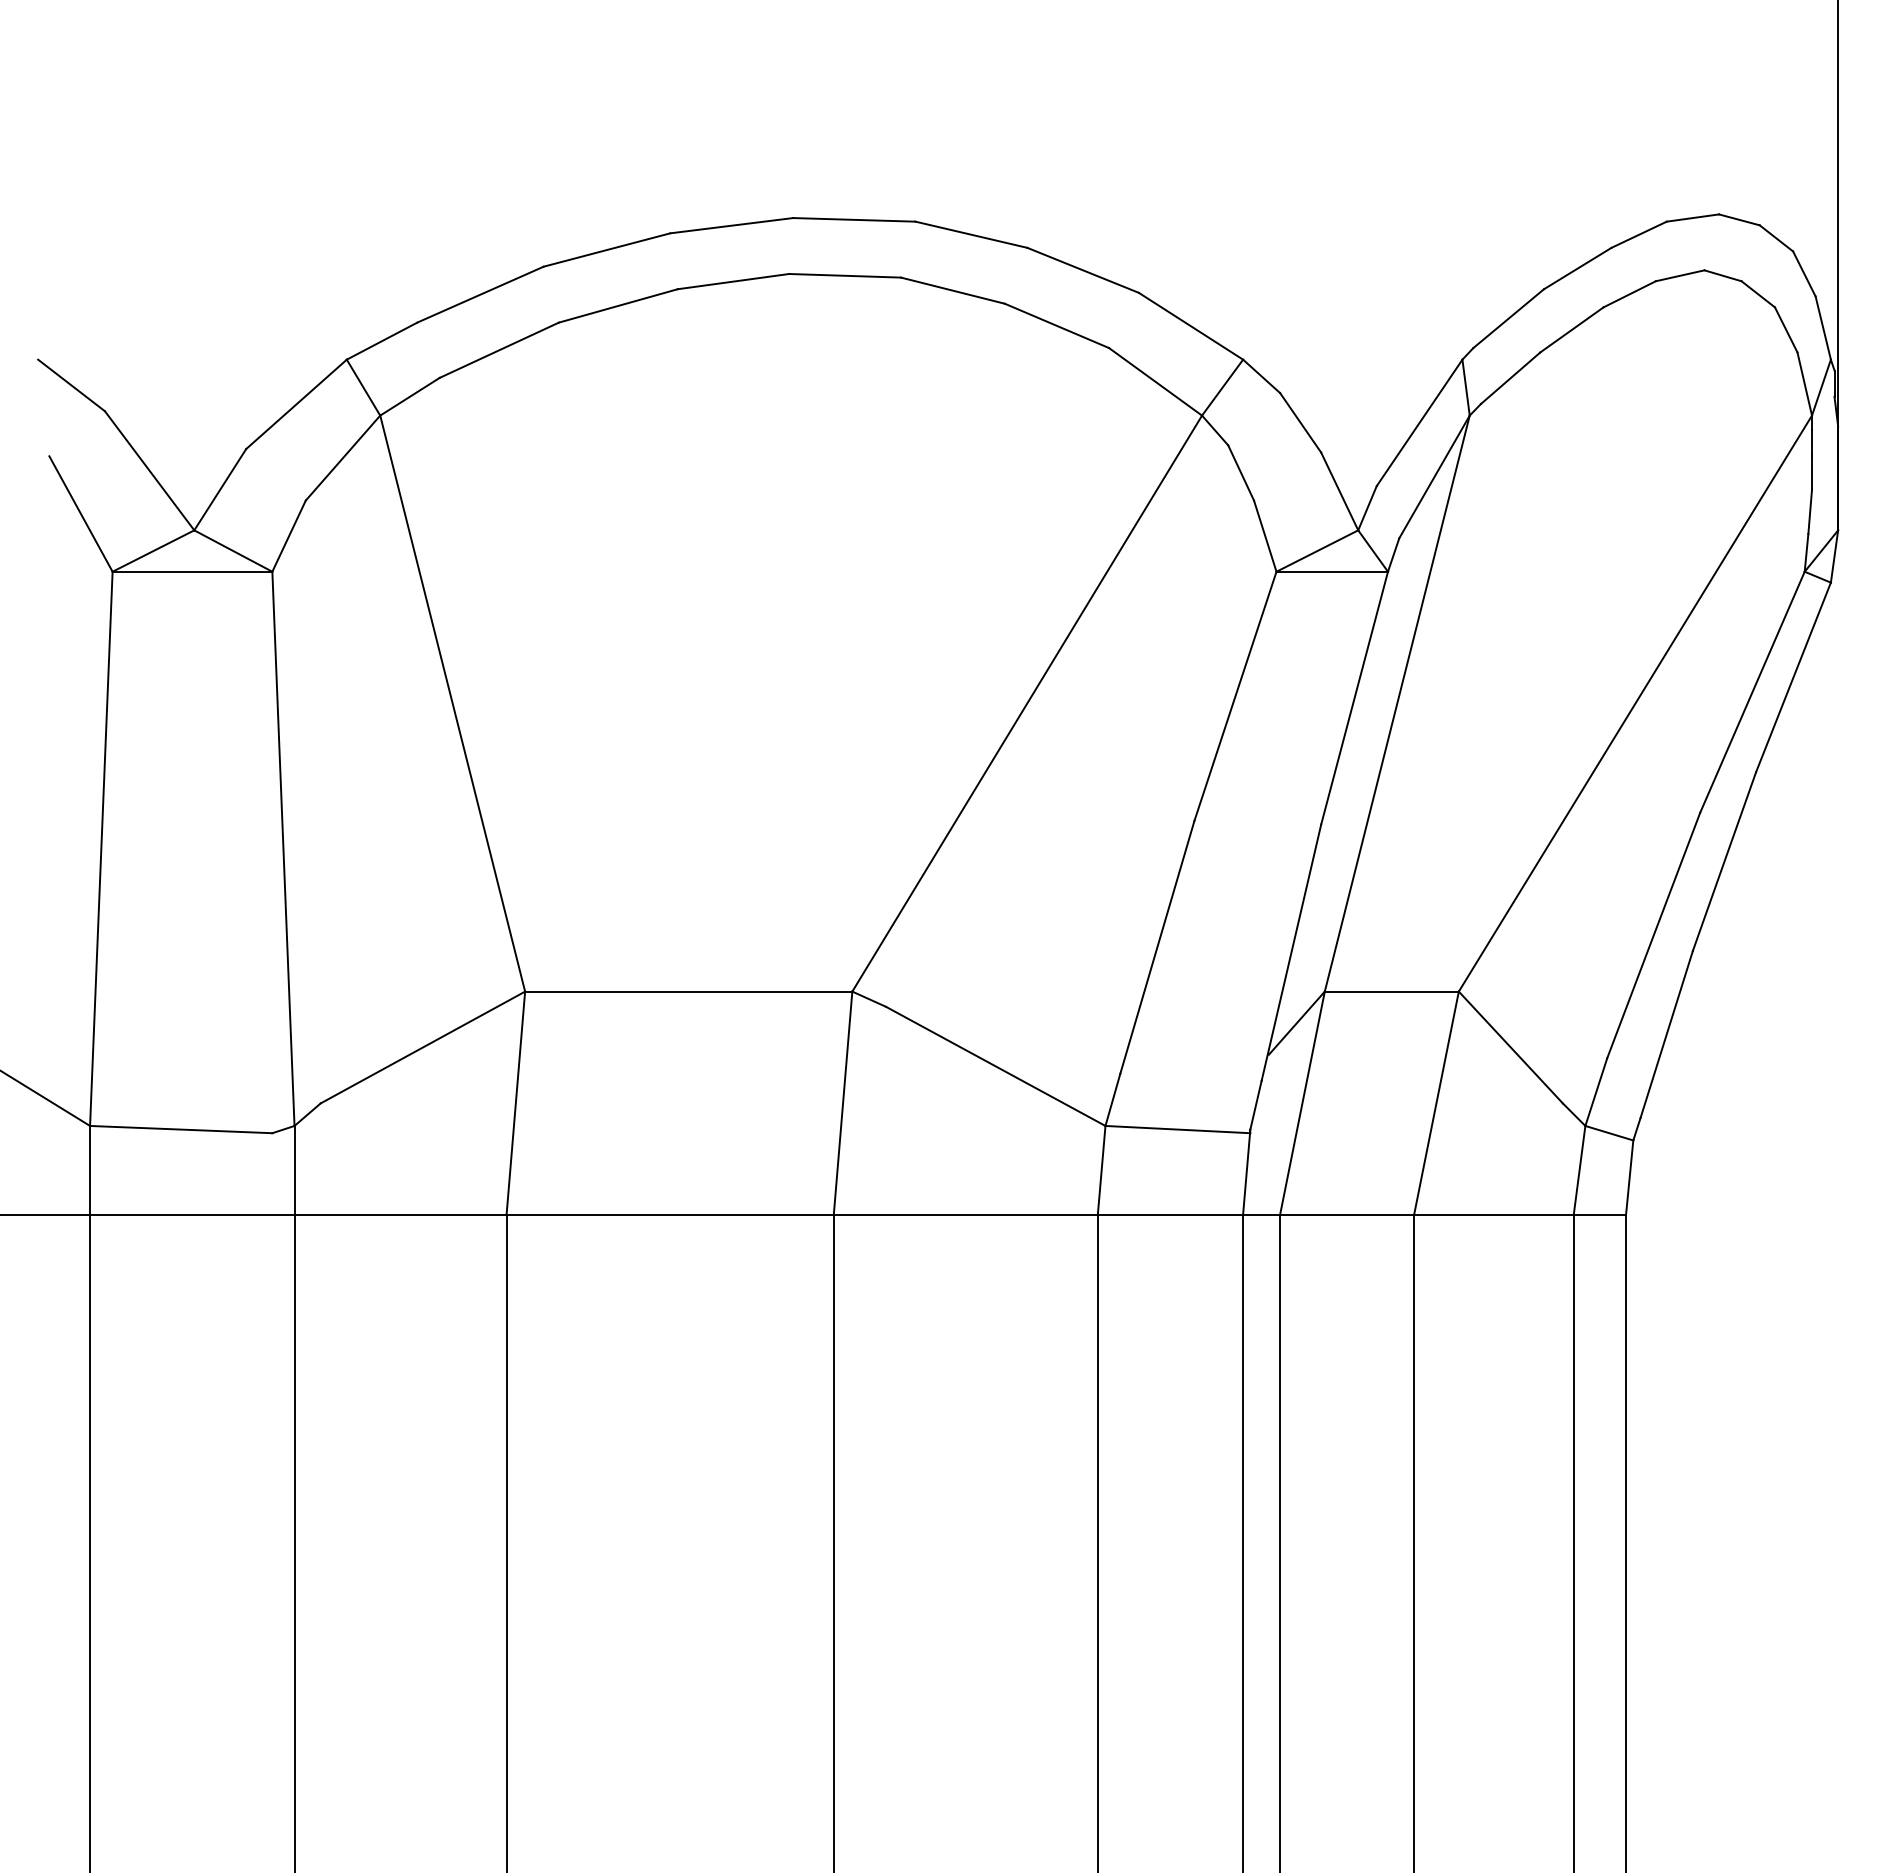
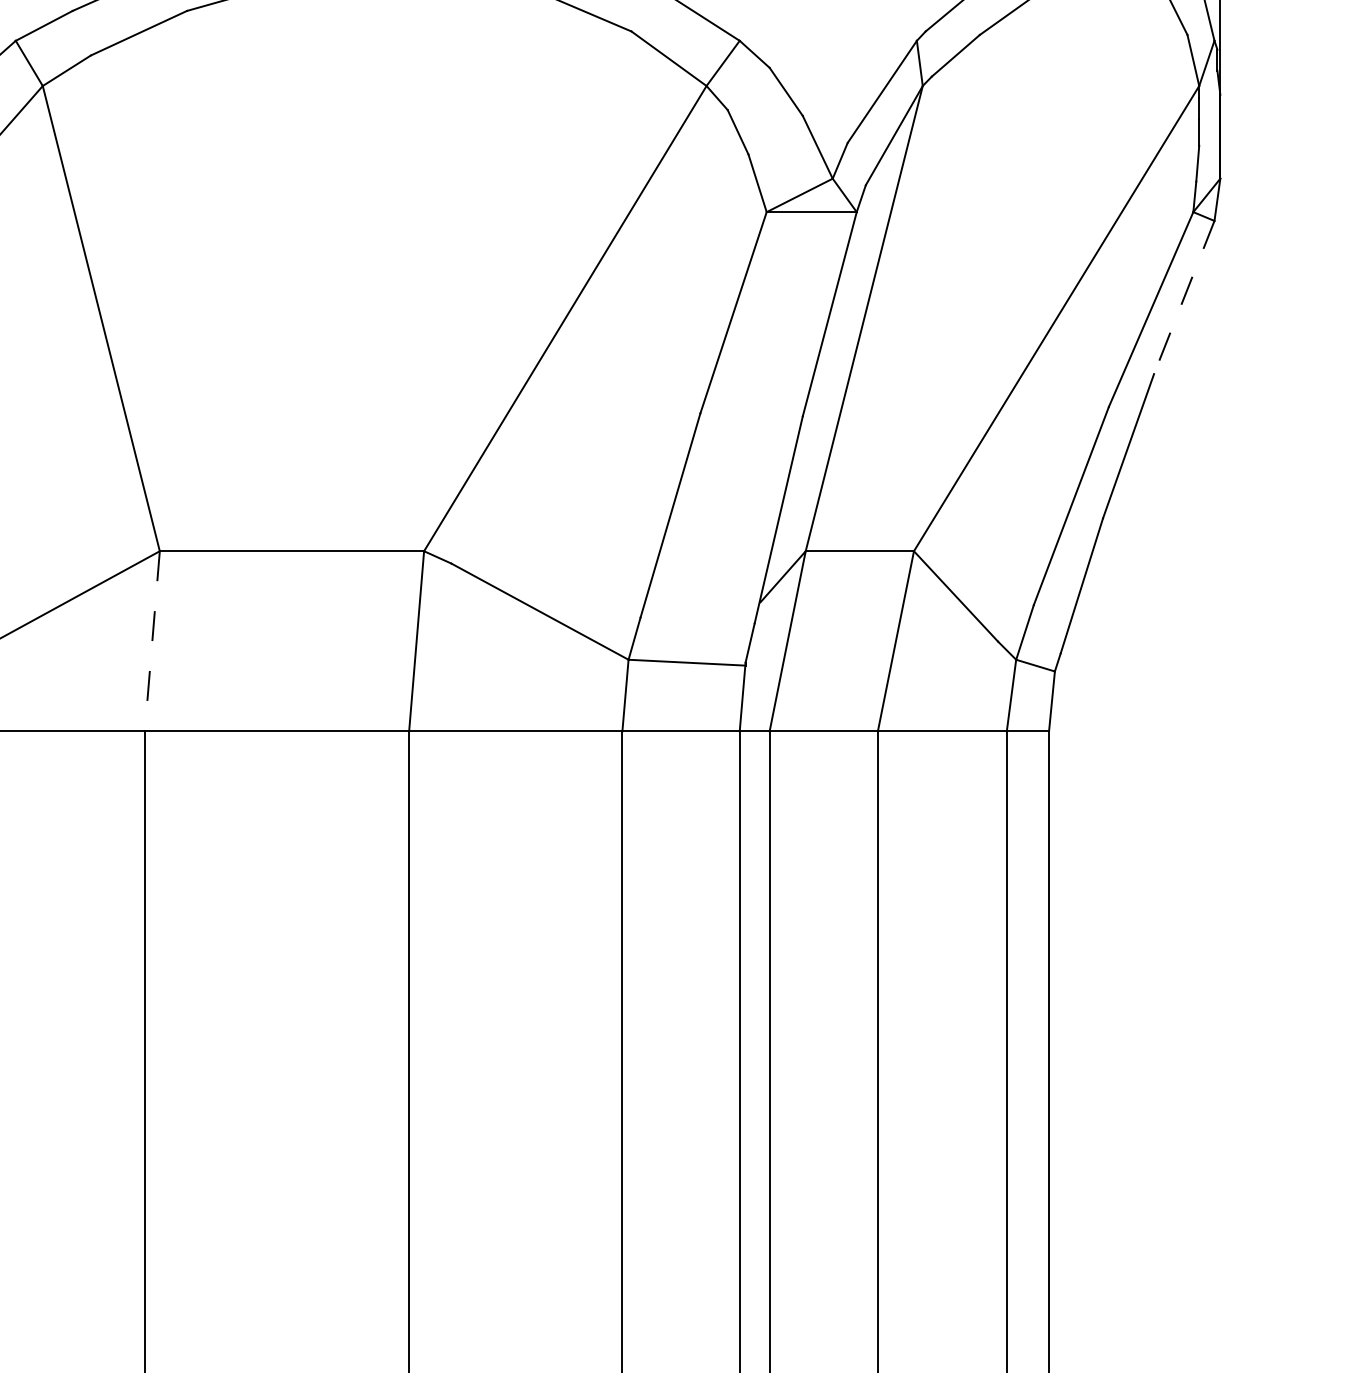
line: (1793, 677) -> (1184, 297), solid -> dashed
line: (515, 1103) -> (152, 641), solid -> dashed

